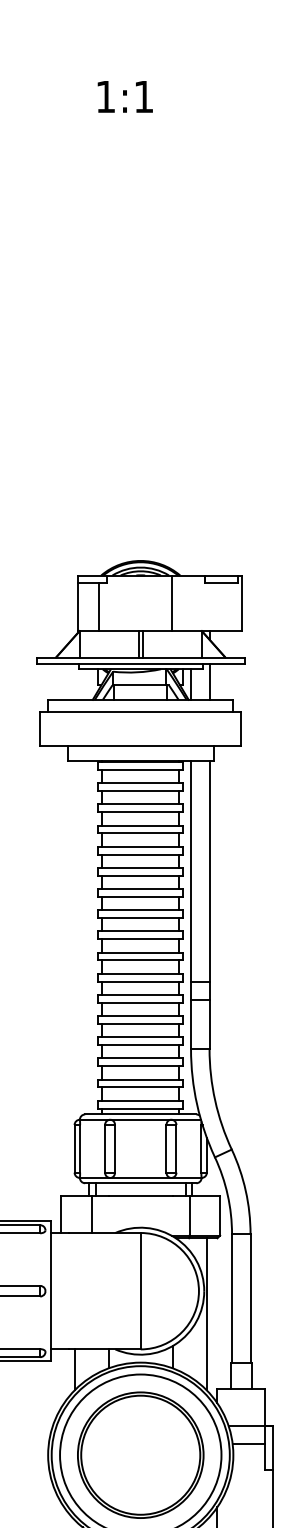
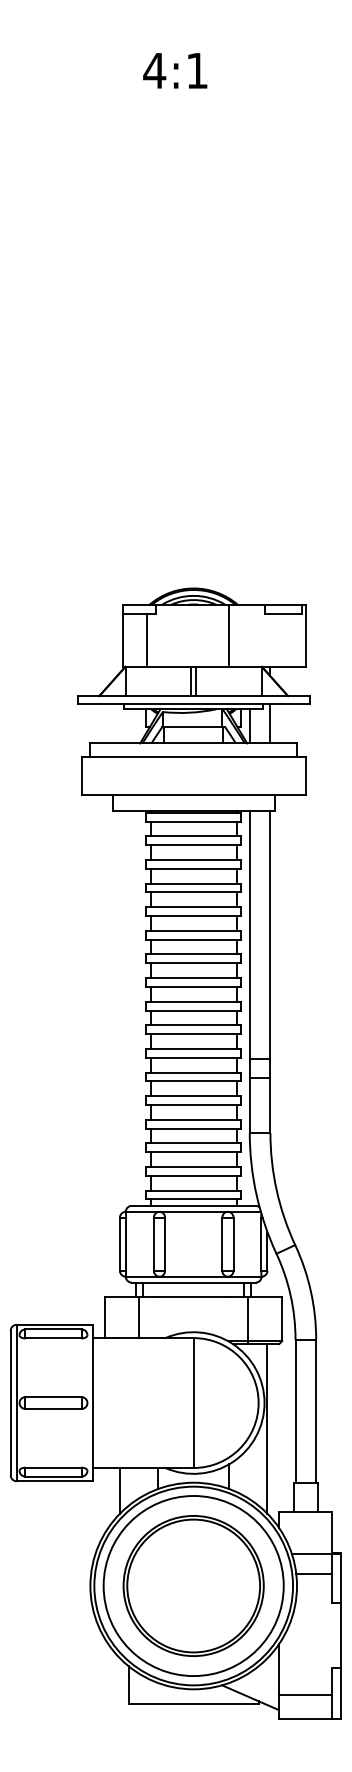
text: (105, 96) -> (154, 70), 1:1 -> 4:1

